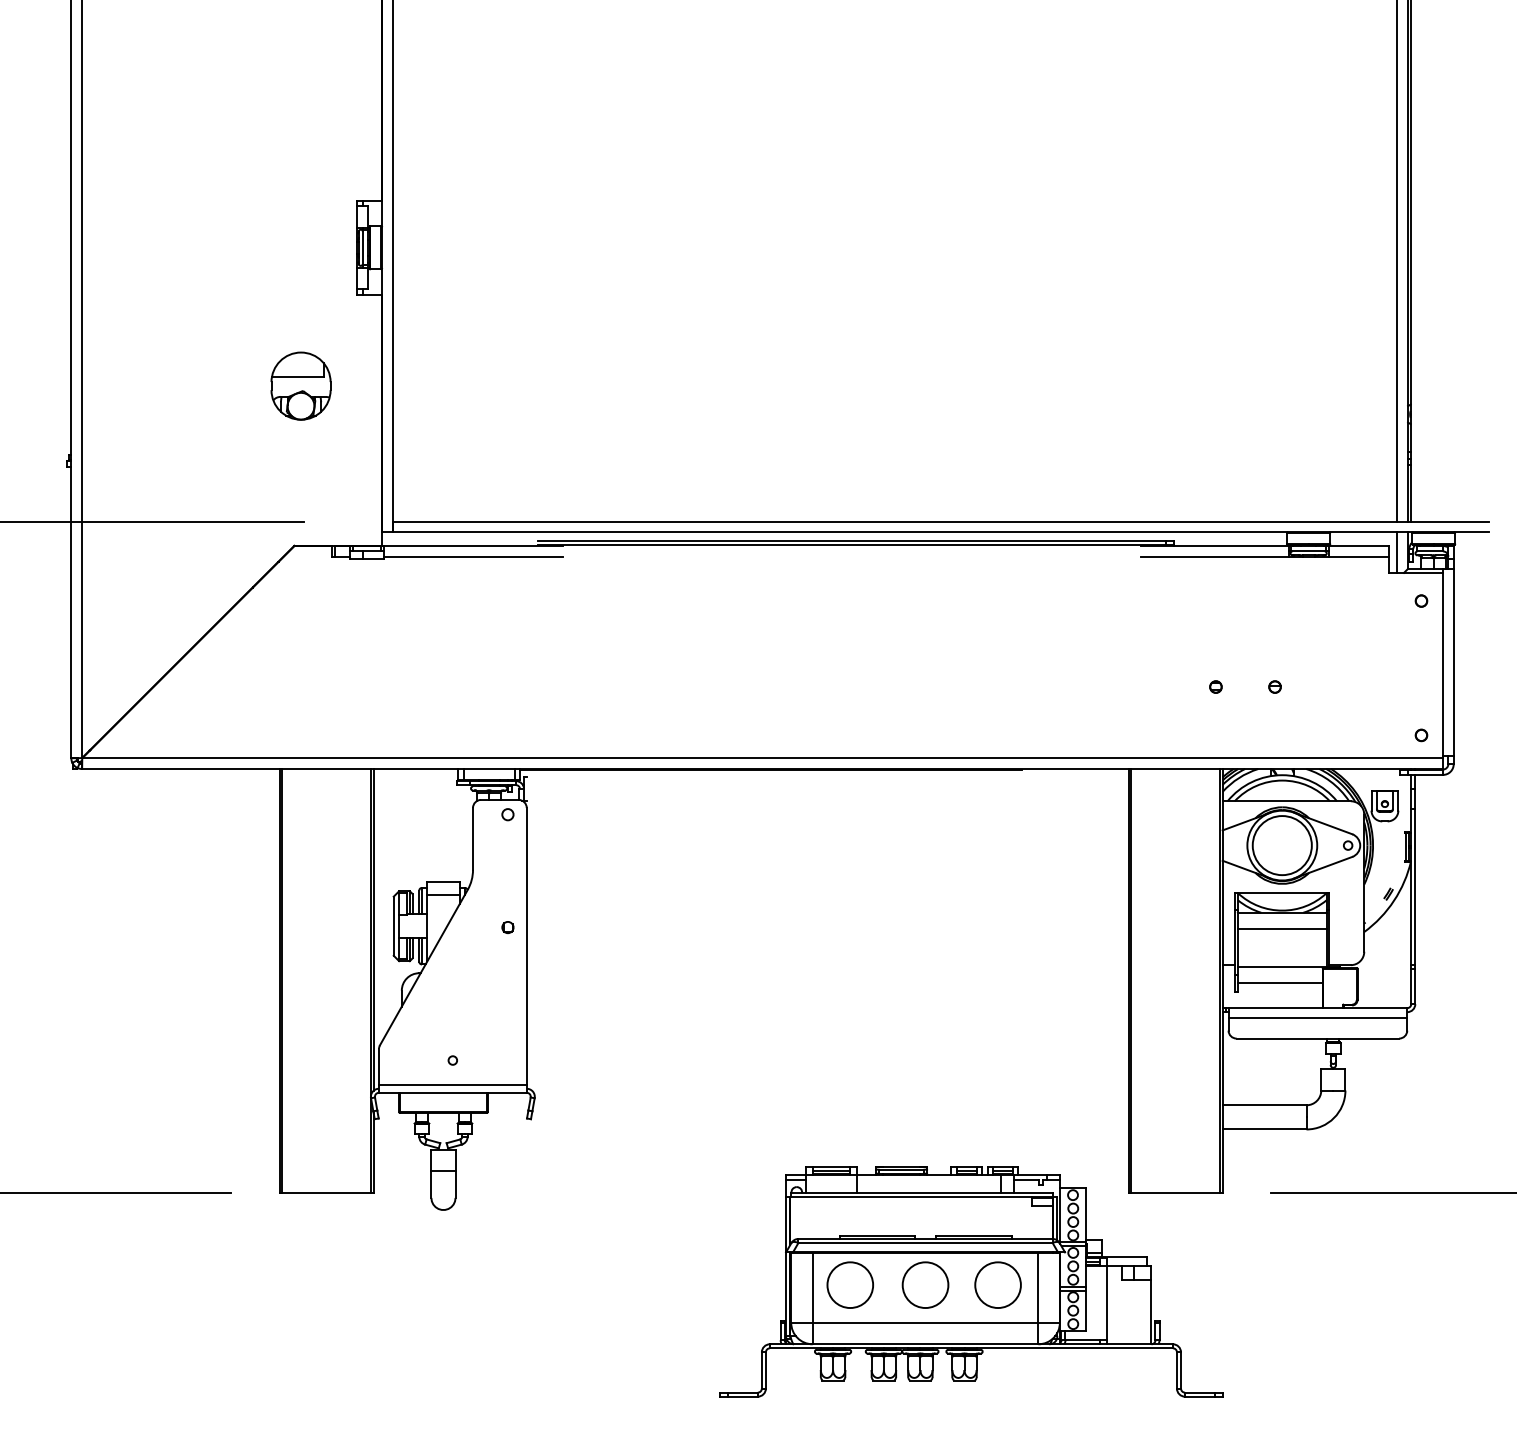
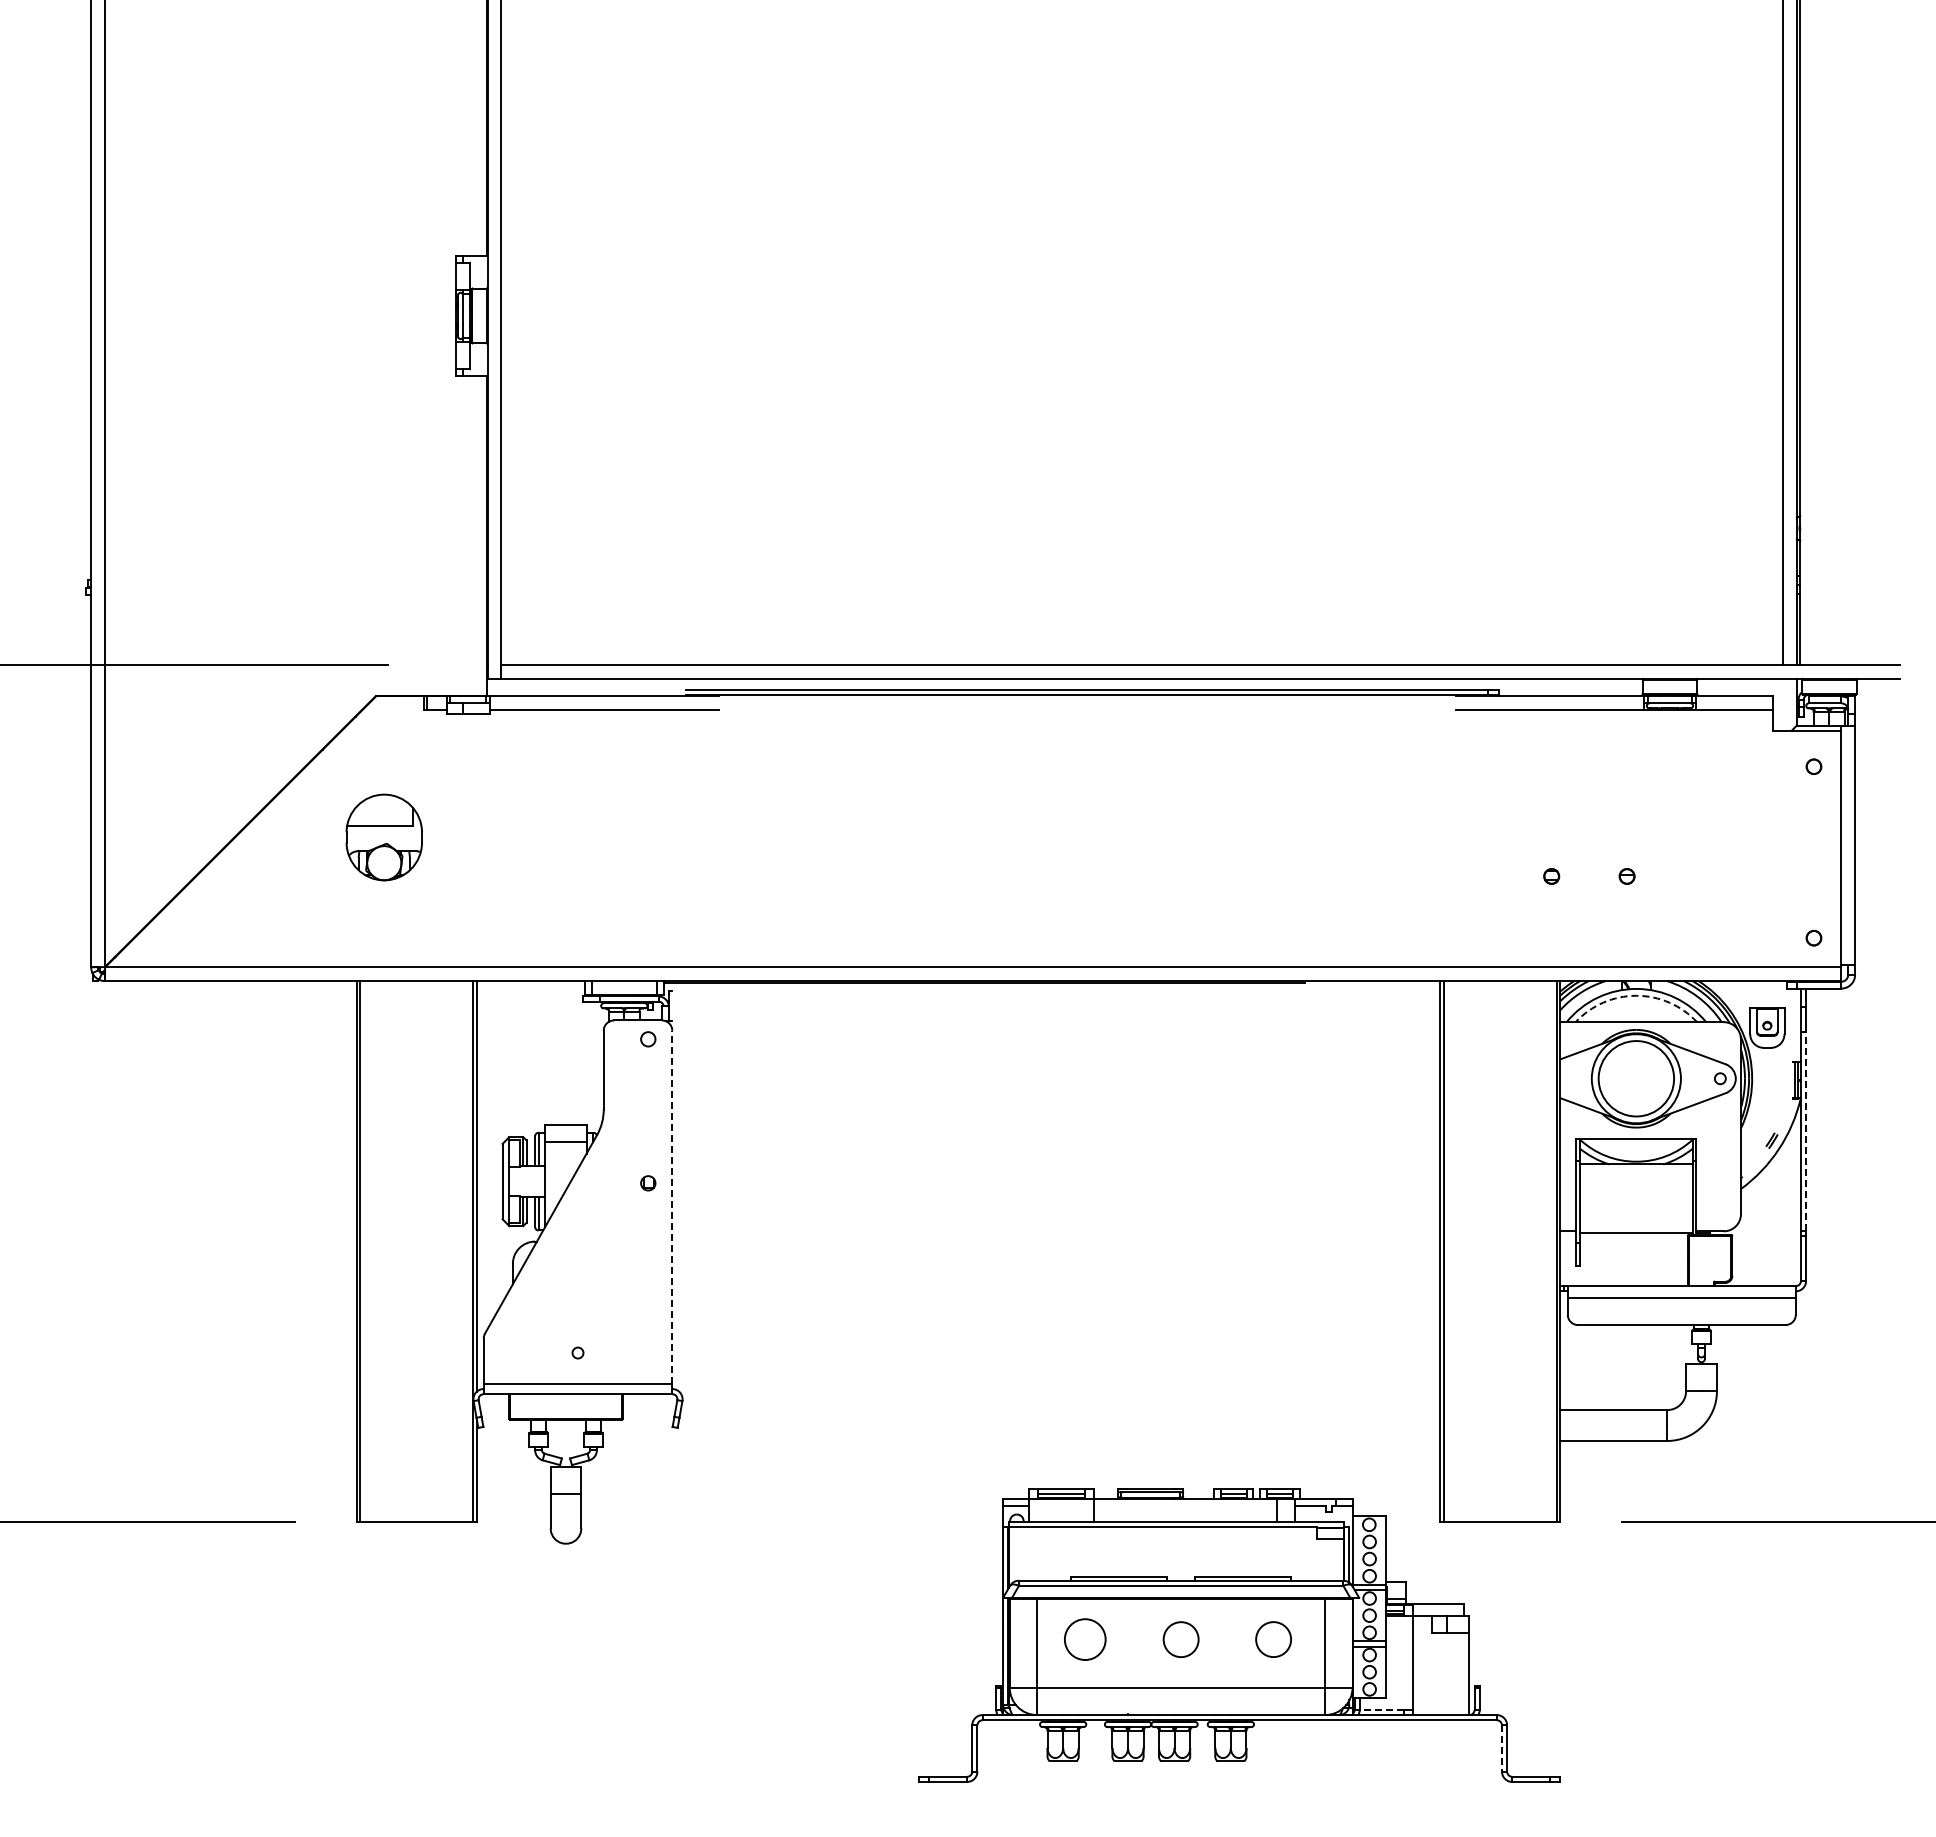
part: (300, 386) -> (383, 837), moved
line: (1397, 552) -> (1783, 704), removed
arc: (1282, 780) -> (1636, 995), solid -> dashed
line: (1415, 886) -> (1806, 1130), solid -> dashed
line: (1281, 929) -> (1635, 1185), removed
line: (526, 946) -> (672, 1207), solid -> dashed
line: (1280, 982) -> (1633, 1253), removed
circle: (850, 1285) -> (1085, 1639), size x0.7
circle: (925, 1285) -> (1181, 1639), size x0.6
circle: (997, 1285) -> (1273, 1639), size x0.6
line: (1082, 1339) -> (1381, 1709), solid -> dashed
line: (1176, 1371) -> (1501, 1749), solid -> dashed

